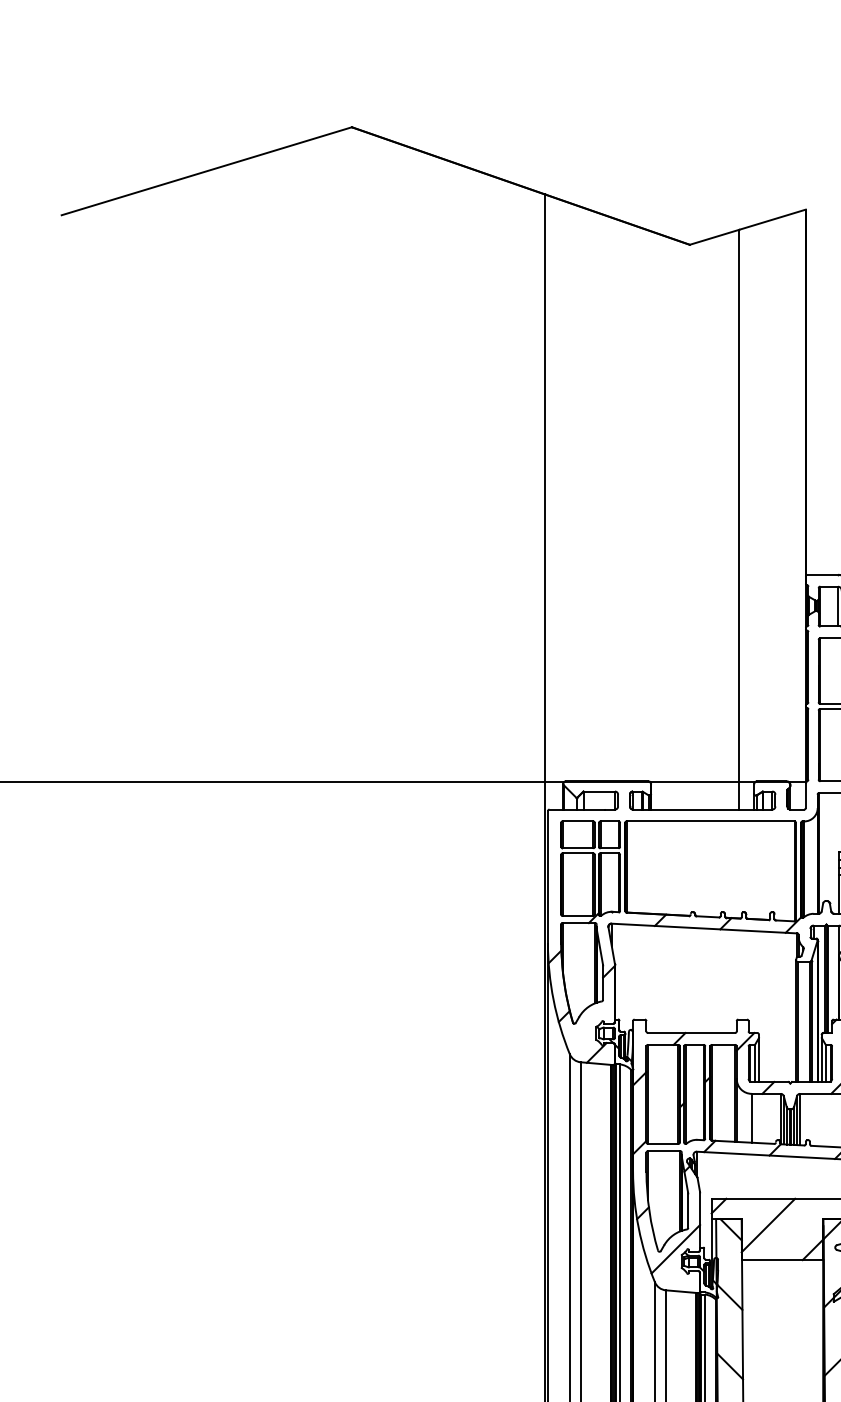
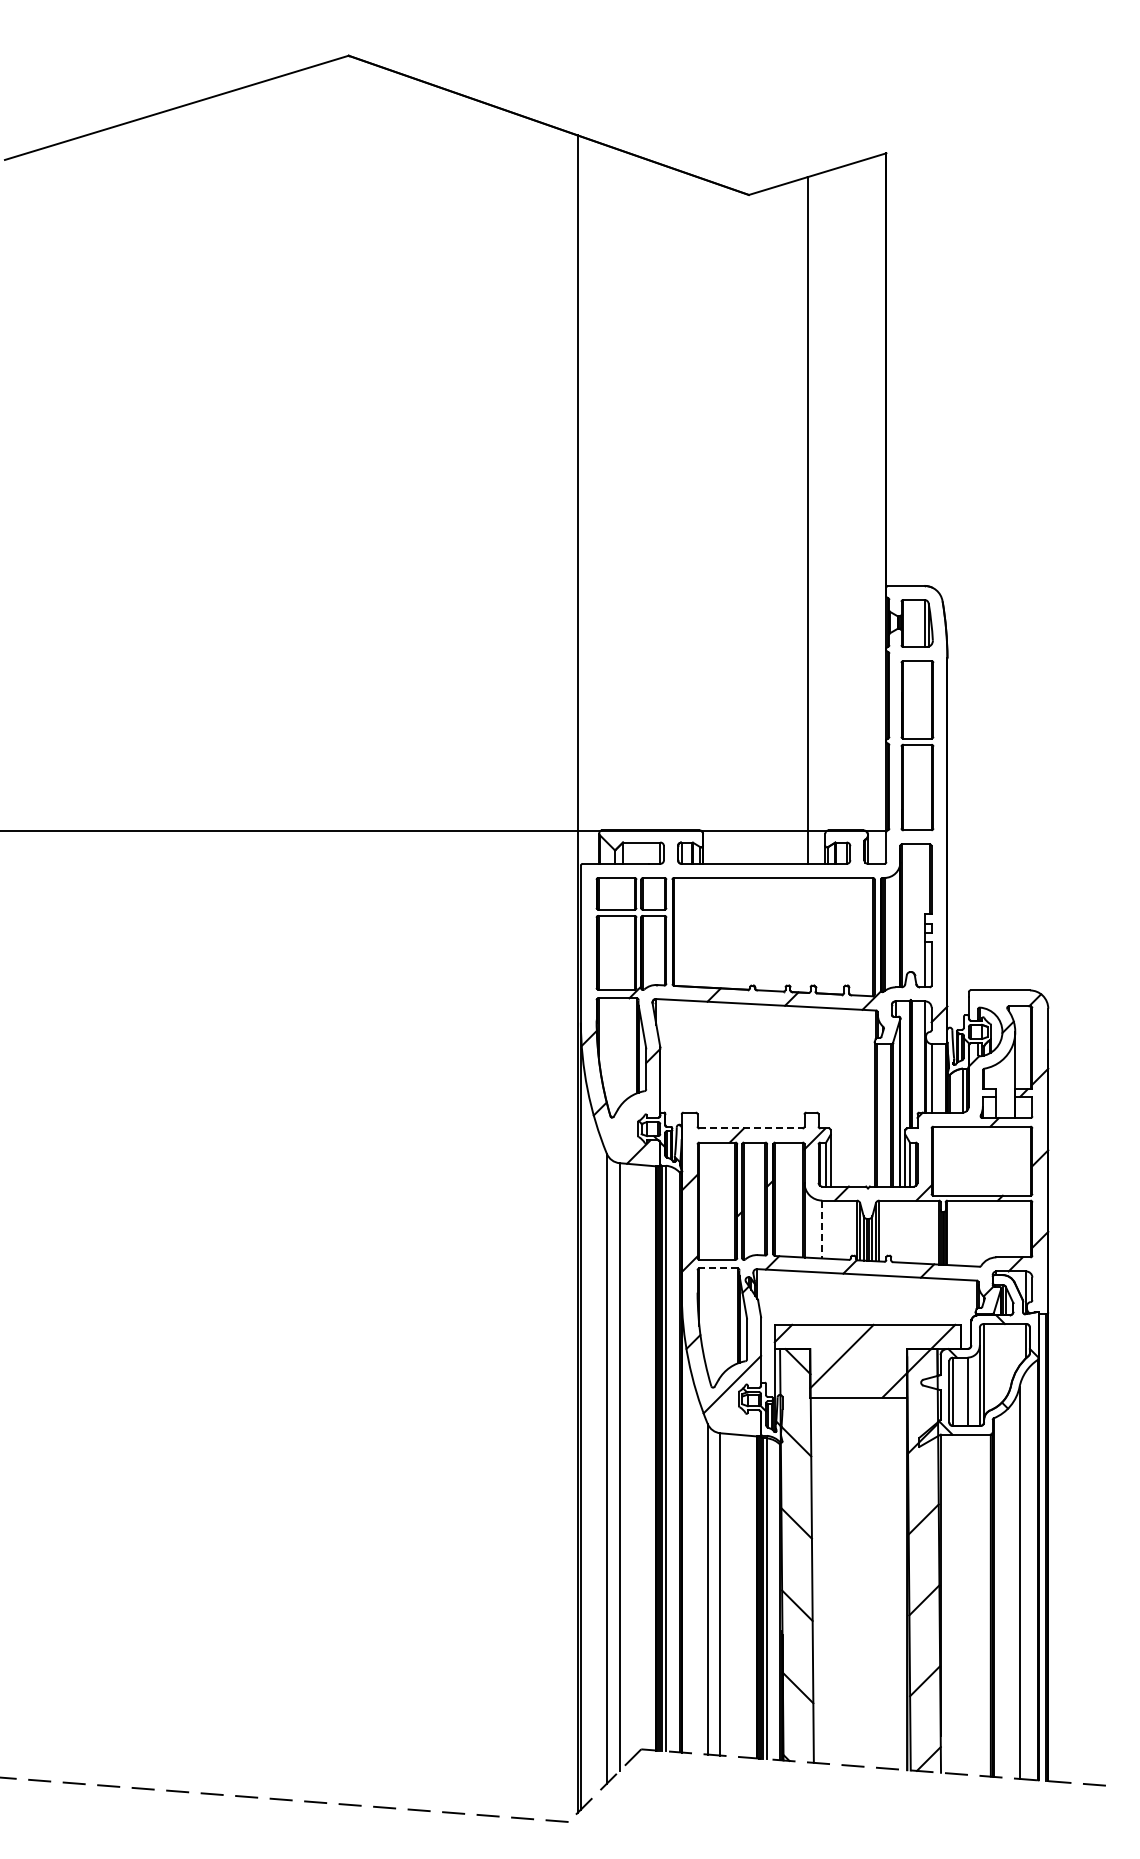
line: (691, 1032) -> (751, 1128), solid -> dashed
line: (751, 1118) -> (822, 1229), solid -> dashed
line: (664, 1151) -> (718, 1268), solid -> dashed

